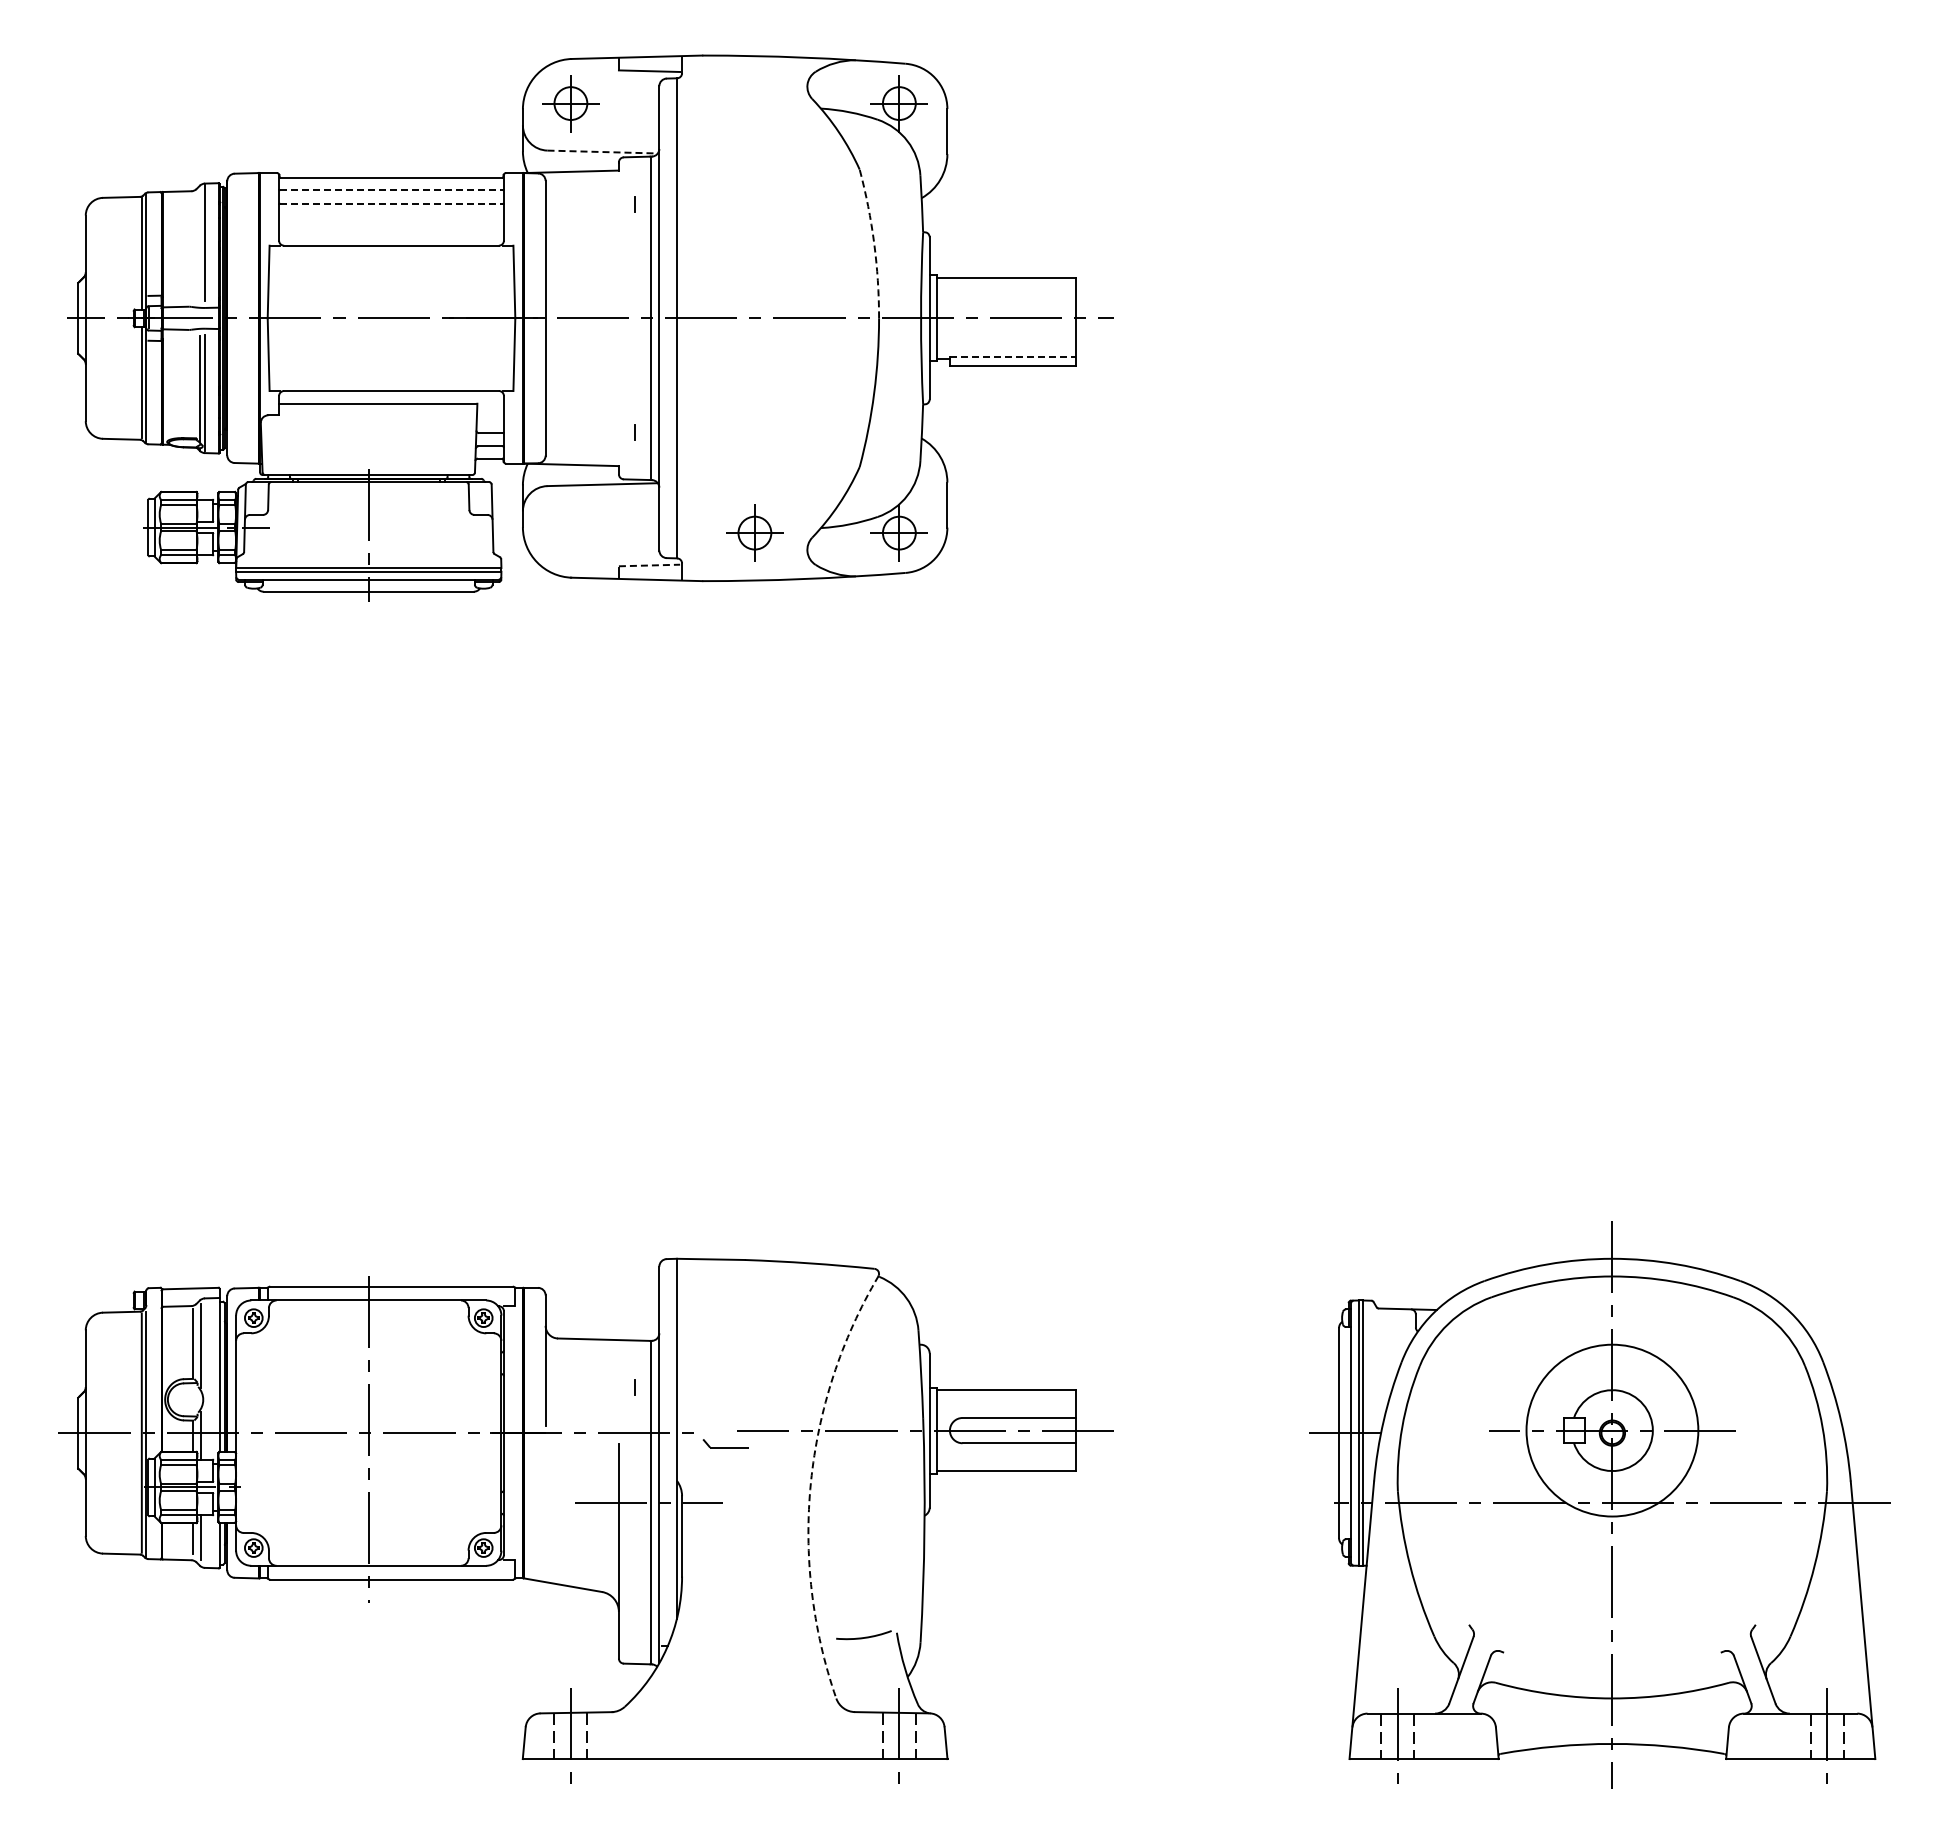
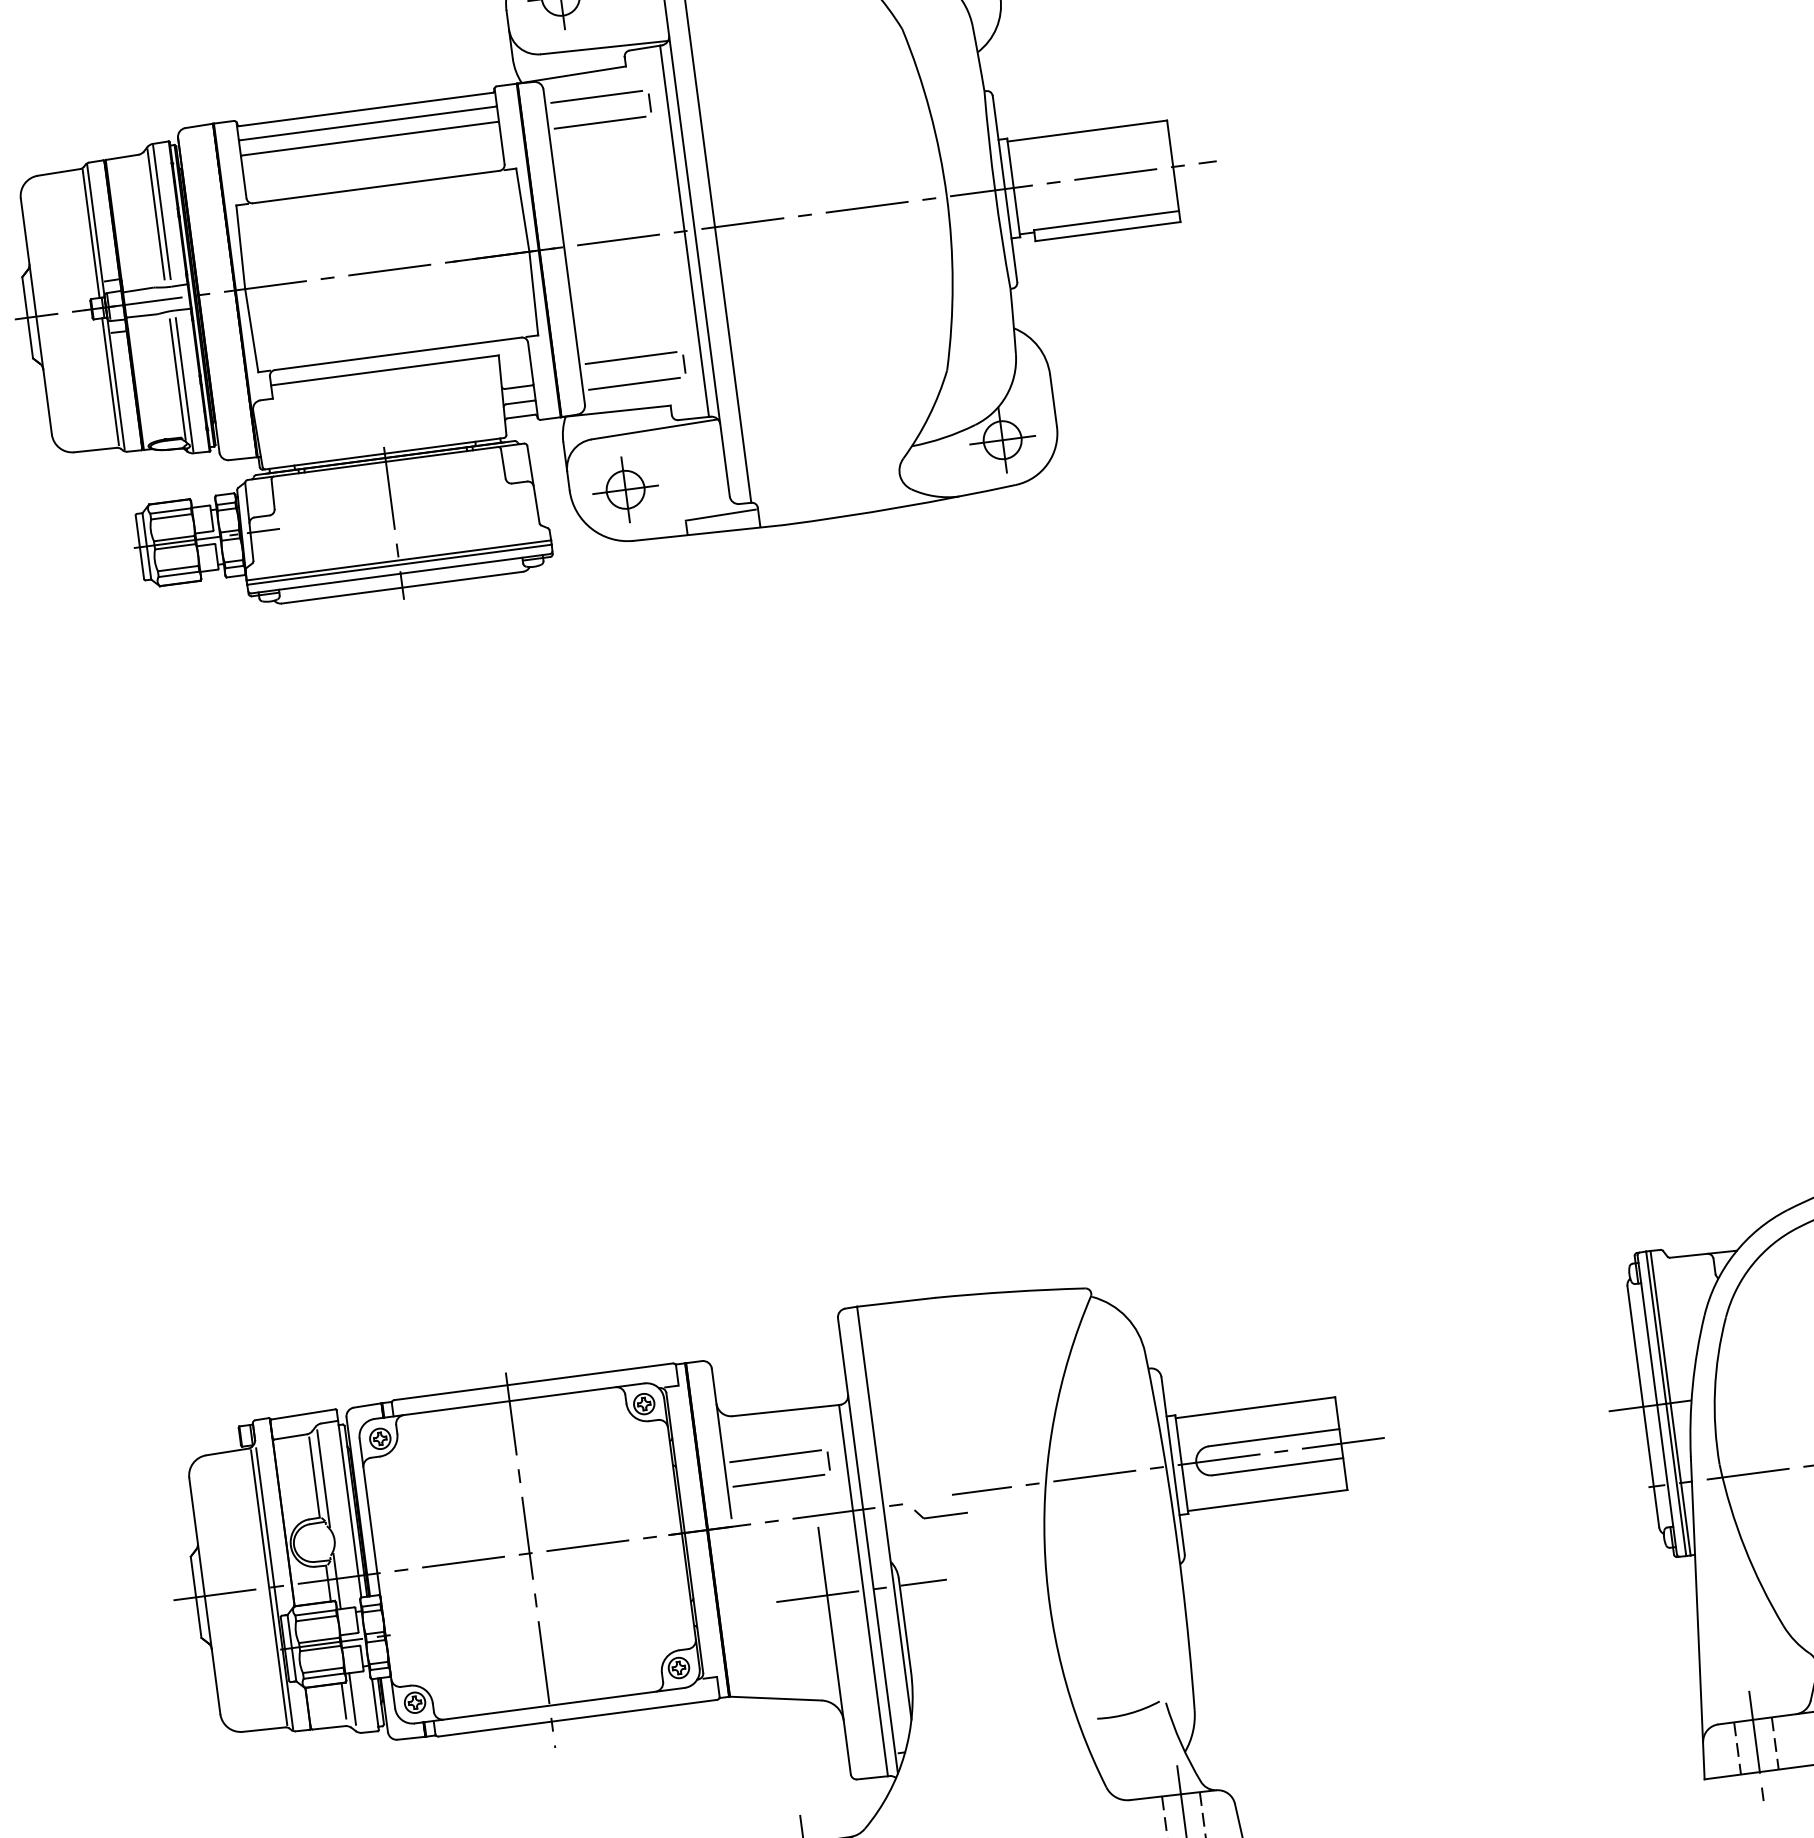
line: (603, 152) -> (605, 48), dashed -> solid
line: (392, 190) -> (369, 123), dashed -> solid
line: (589, 193) -> (595, 97), added
line: (392, 203) -> (371, 138), dashed -> solid
line: (589, 215) -> (599, 122), added
line: (199, 243) -> (155, 213), added
arc: (874, 243) -> (930, 111), dashed -> solid
line: (1013, 356) -> (1106, 220), dashed -> solid
line: (589, 420) -> (629, 357), added
line: (589, 443) -> (633, 384), added
part: (754, 532) -> (625, 489), moved
line: (649, 565) -> (720, 515), dashed -> solid
line: (589, 1377) -> (774, 1456), added
line: (589, 1399) -> (777, 1481), added
arc: (810, 1482) -> (1044, 1543), dashed -> solid

